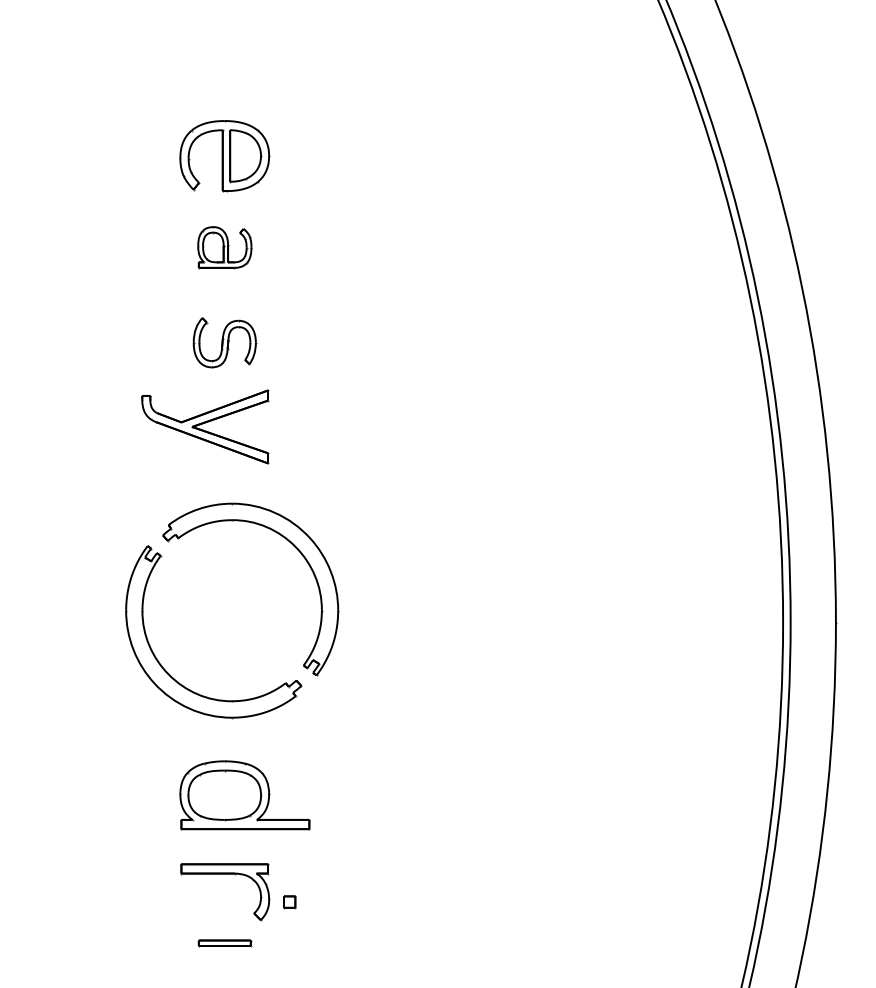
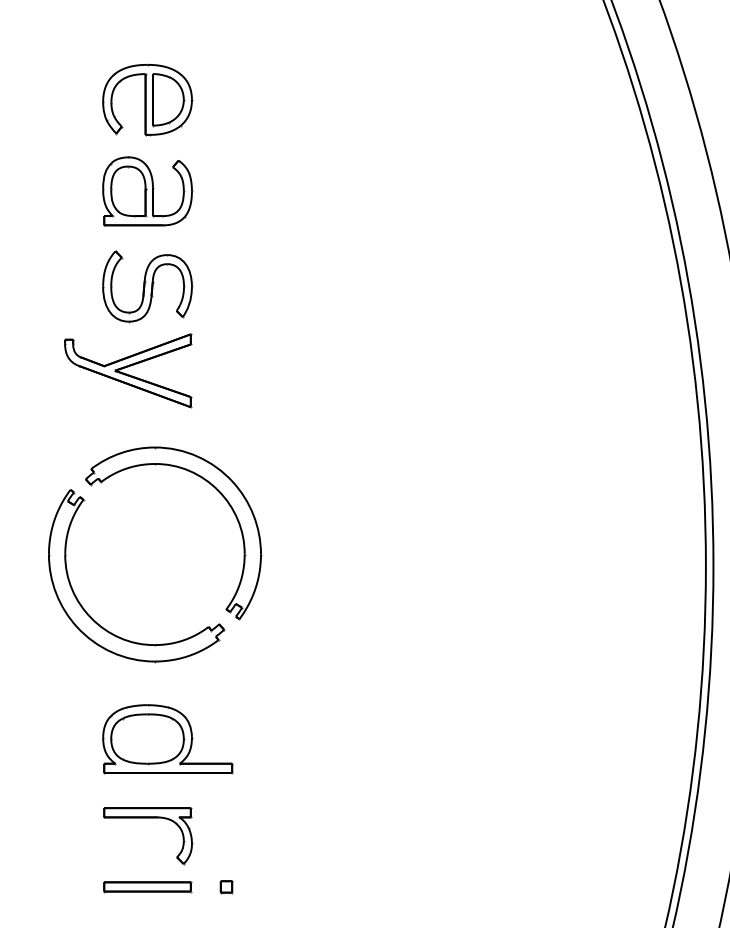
part: (224, 247) -> (147, 191), size x1.67
part: (224, 342) -> (147, 286), size x1.43
part: (289, 902) -> (226, 887), moved
part: (224, 943) -> (147, 887), size x1.67

